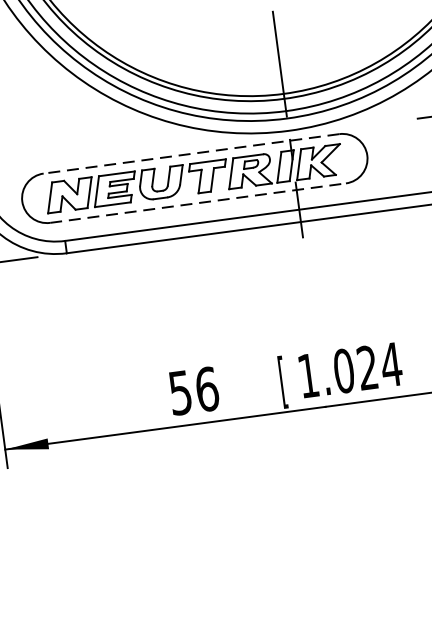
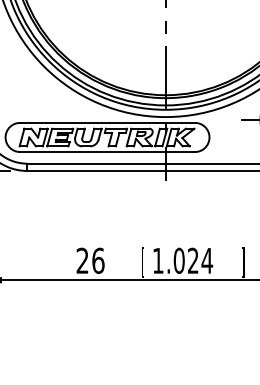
line: (191, 153) -> (107, 122), dashed -> solid
line: (199, 203) -> (108, 152), dashed -> solid
text: (180, 392) -> (82, 260), 56 -> 26

